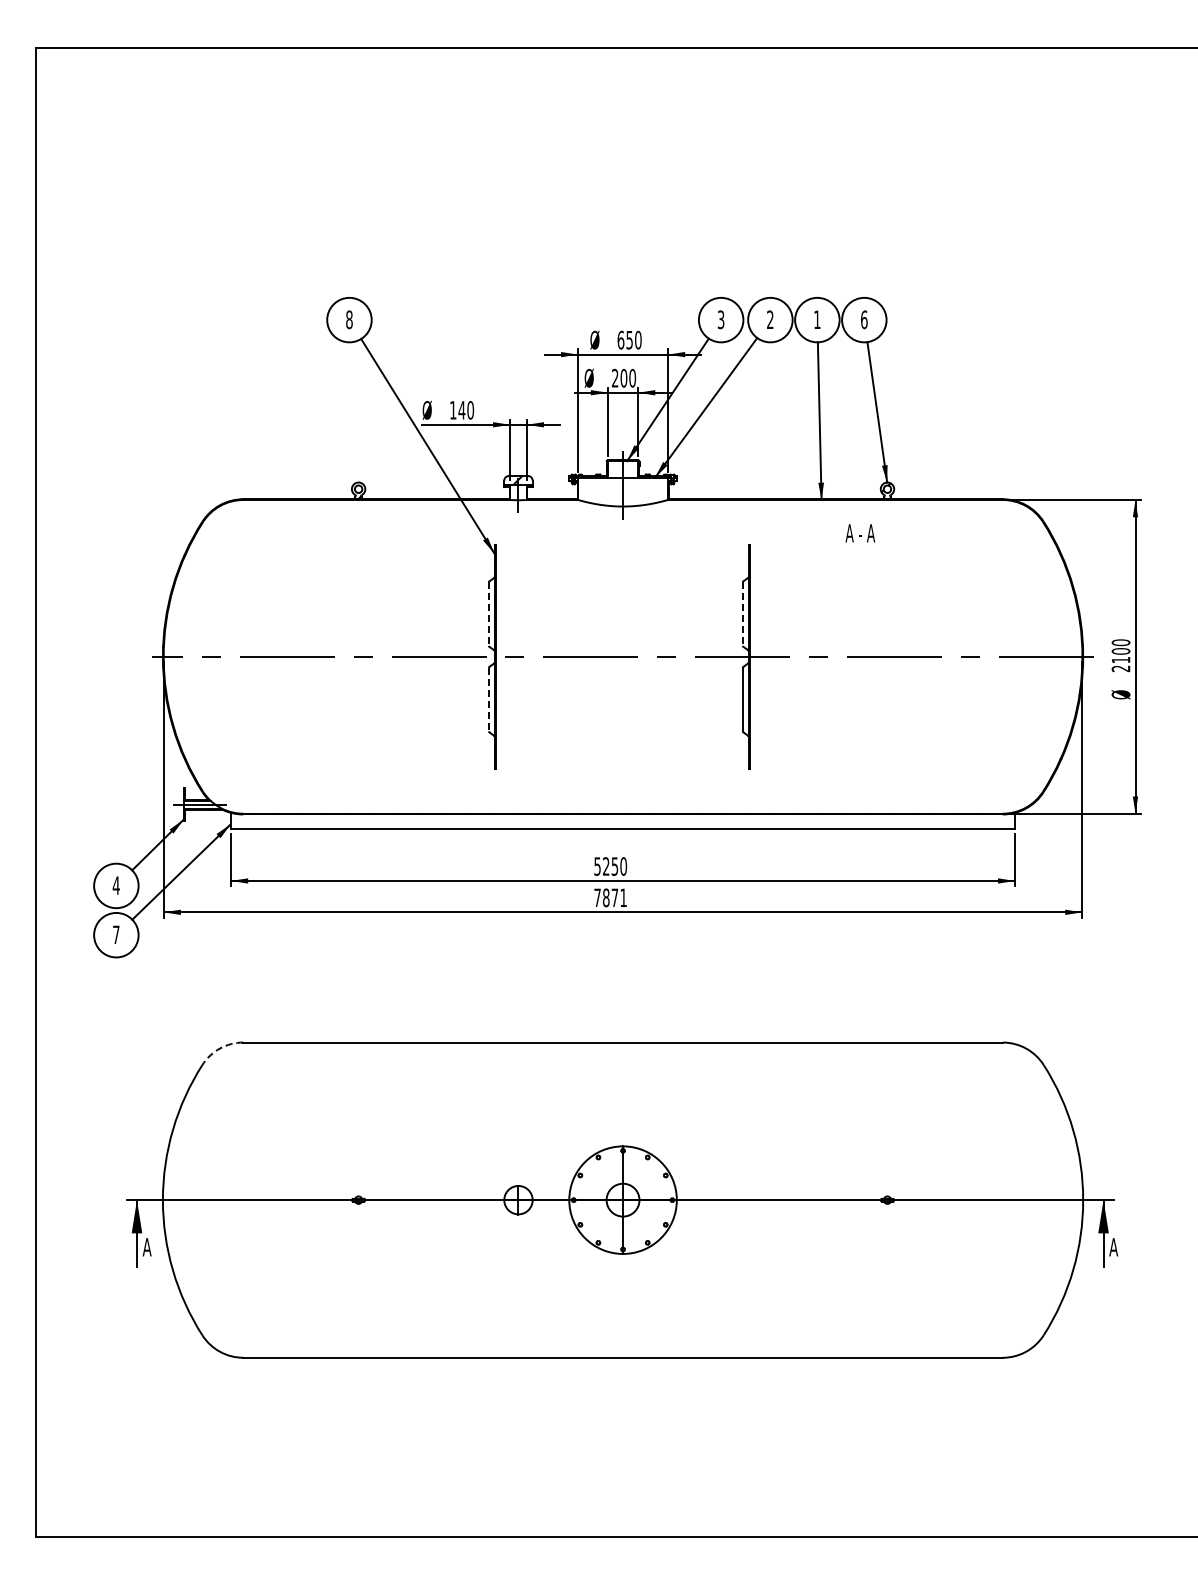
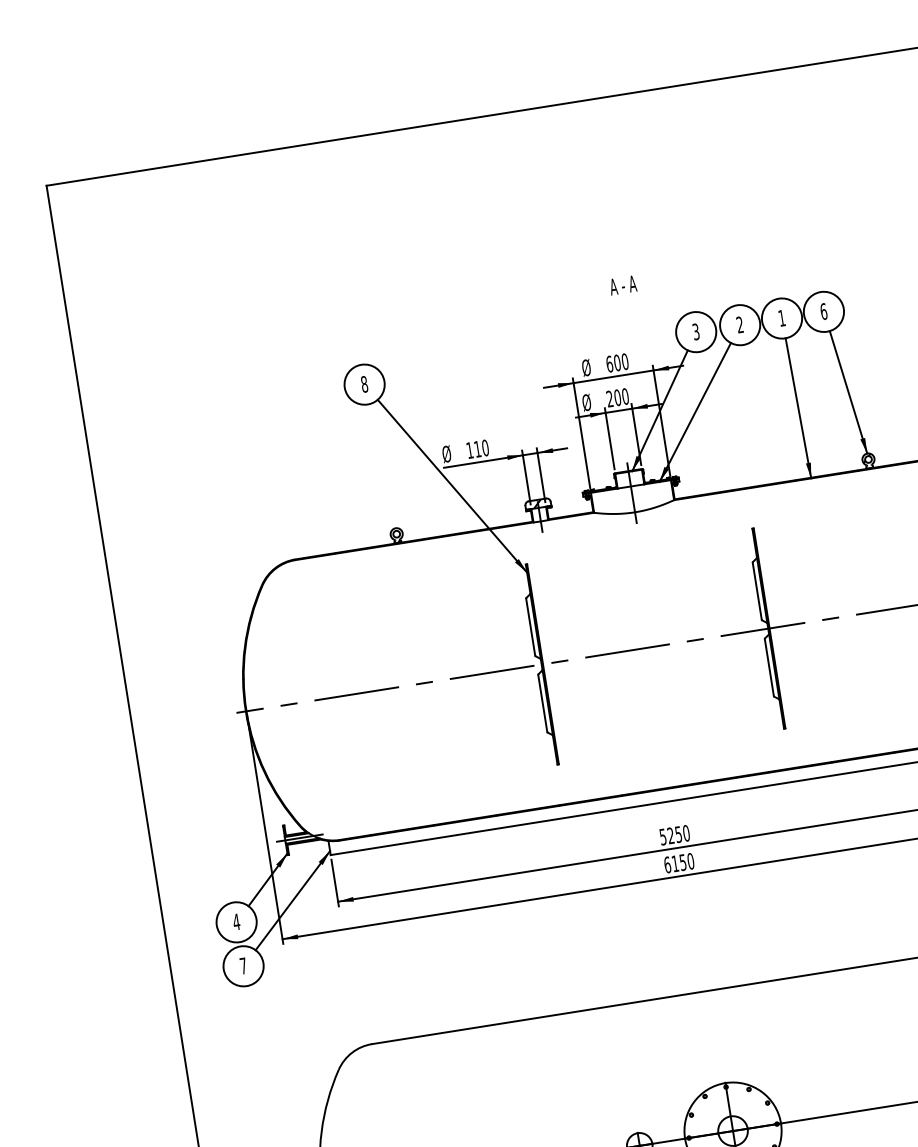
text: (629, 339) -> (617, 362), 650 -> 600
text: (461, 410) -> (477, 449), 140 -> 110
text: (860, 533) -> (623, 285), moved
line: (489, 614) -> (531, 627), dashed -> solid
line: (743, 614) -> (757, 591), dashed -> solid
line: (489, 699) -> (543, 703), dashed -> solid
text: (610, 897) -> (679, 862), 7871 -> 6150
arc: (220, 1048) -> (352, 1052), dashed -> solid

